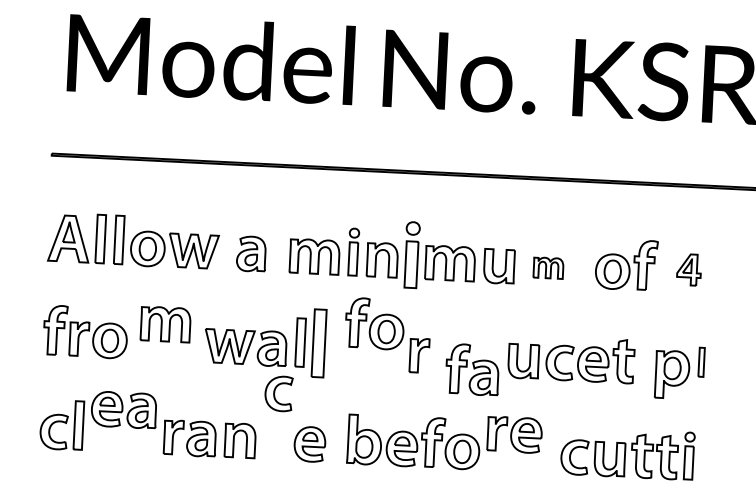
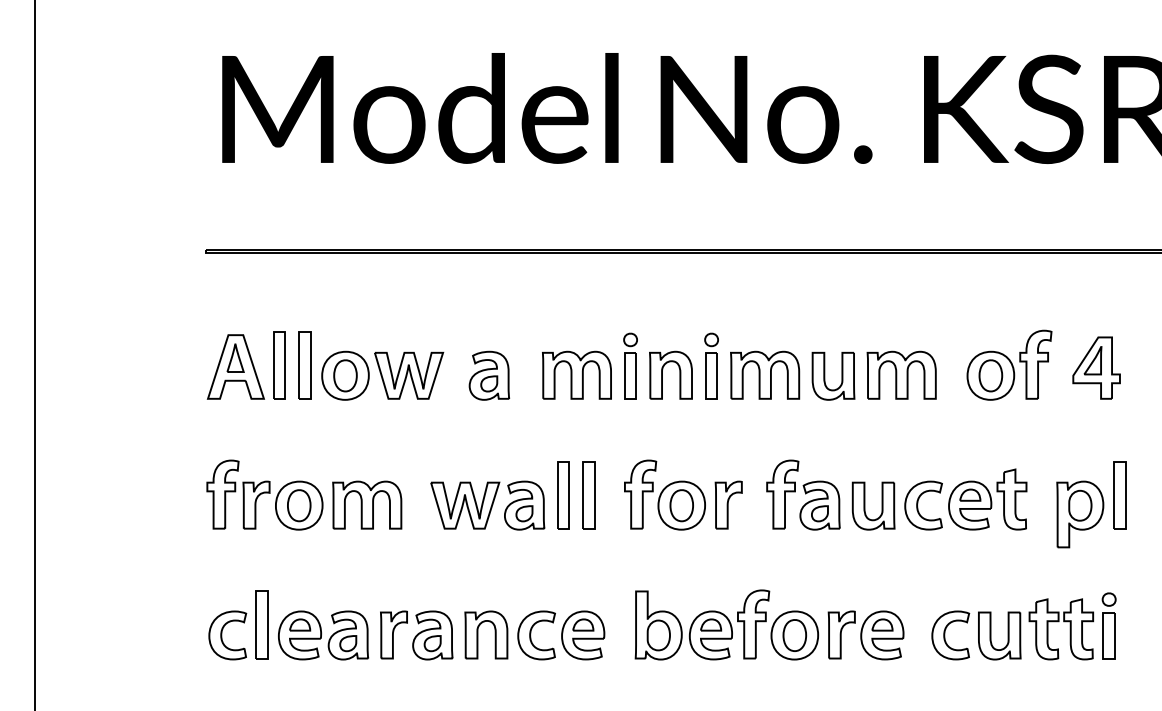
part: (411, 254) -> (711, 365), size x0.71
part: (548, 267) -> (901, 374), size x1.67
part: (689, 269) -> (1096, 367), size x1.43
part: (374, 323) -> (664, 494), moved
part: (165, 324) -> (367, 504), moved
part: (318, 343) -> (588, 495), size x0.71
part: (701, 362) -> (1119, 495), size x1.67
part: (472, 369) -> (803, 494), moved
part: (278, 393) -> (536, 635), moved
part: (124, 410) -> (323, 635), moved
part: (514, 434) -> (865, 635), moved

